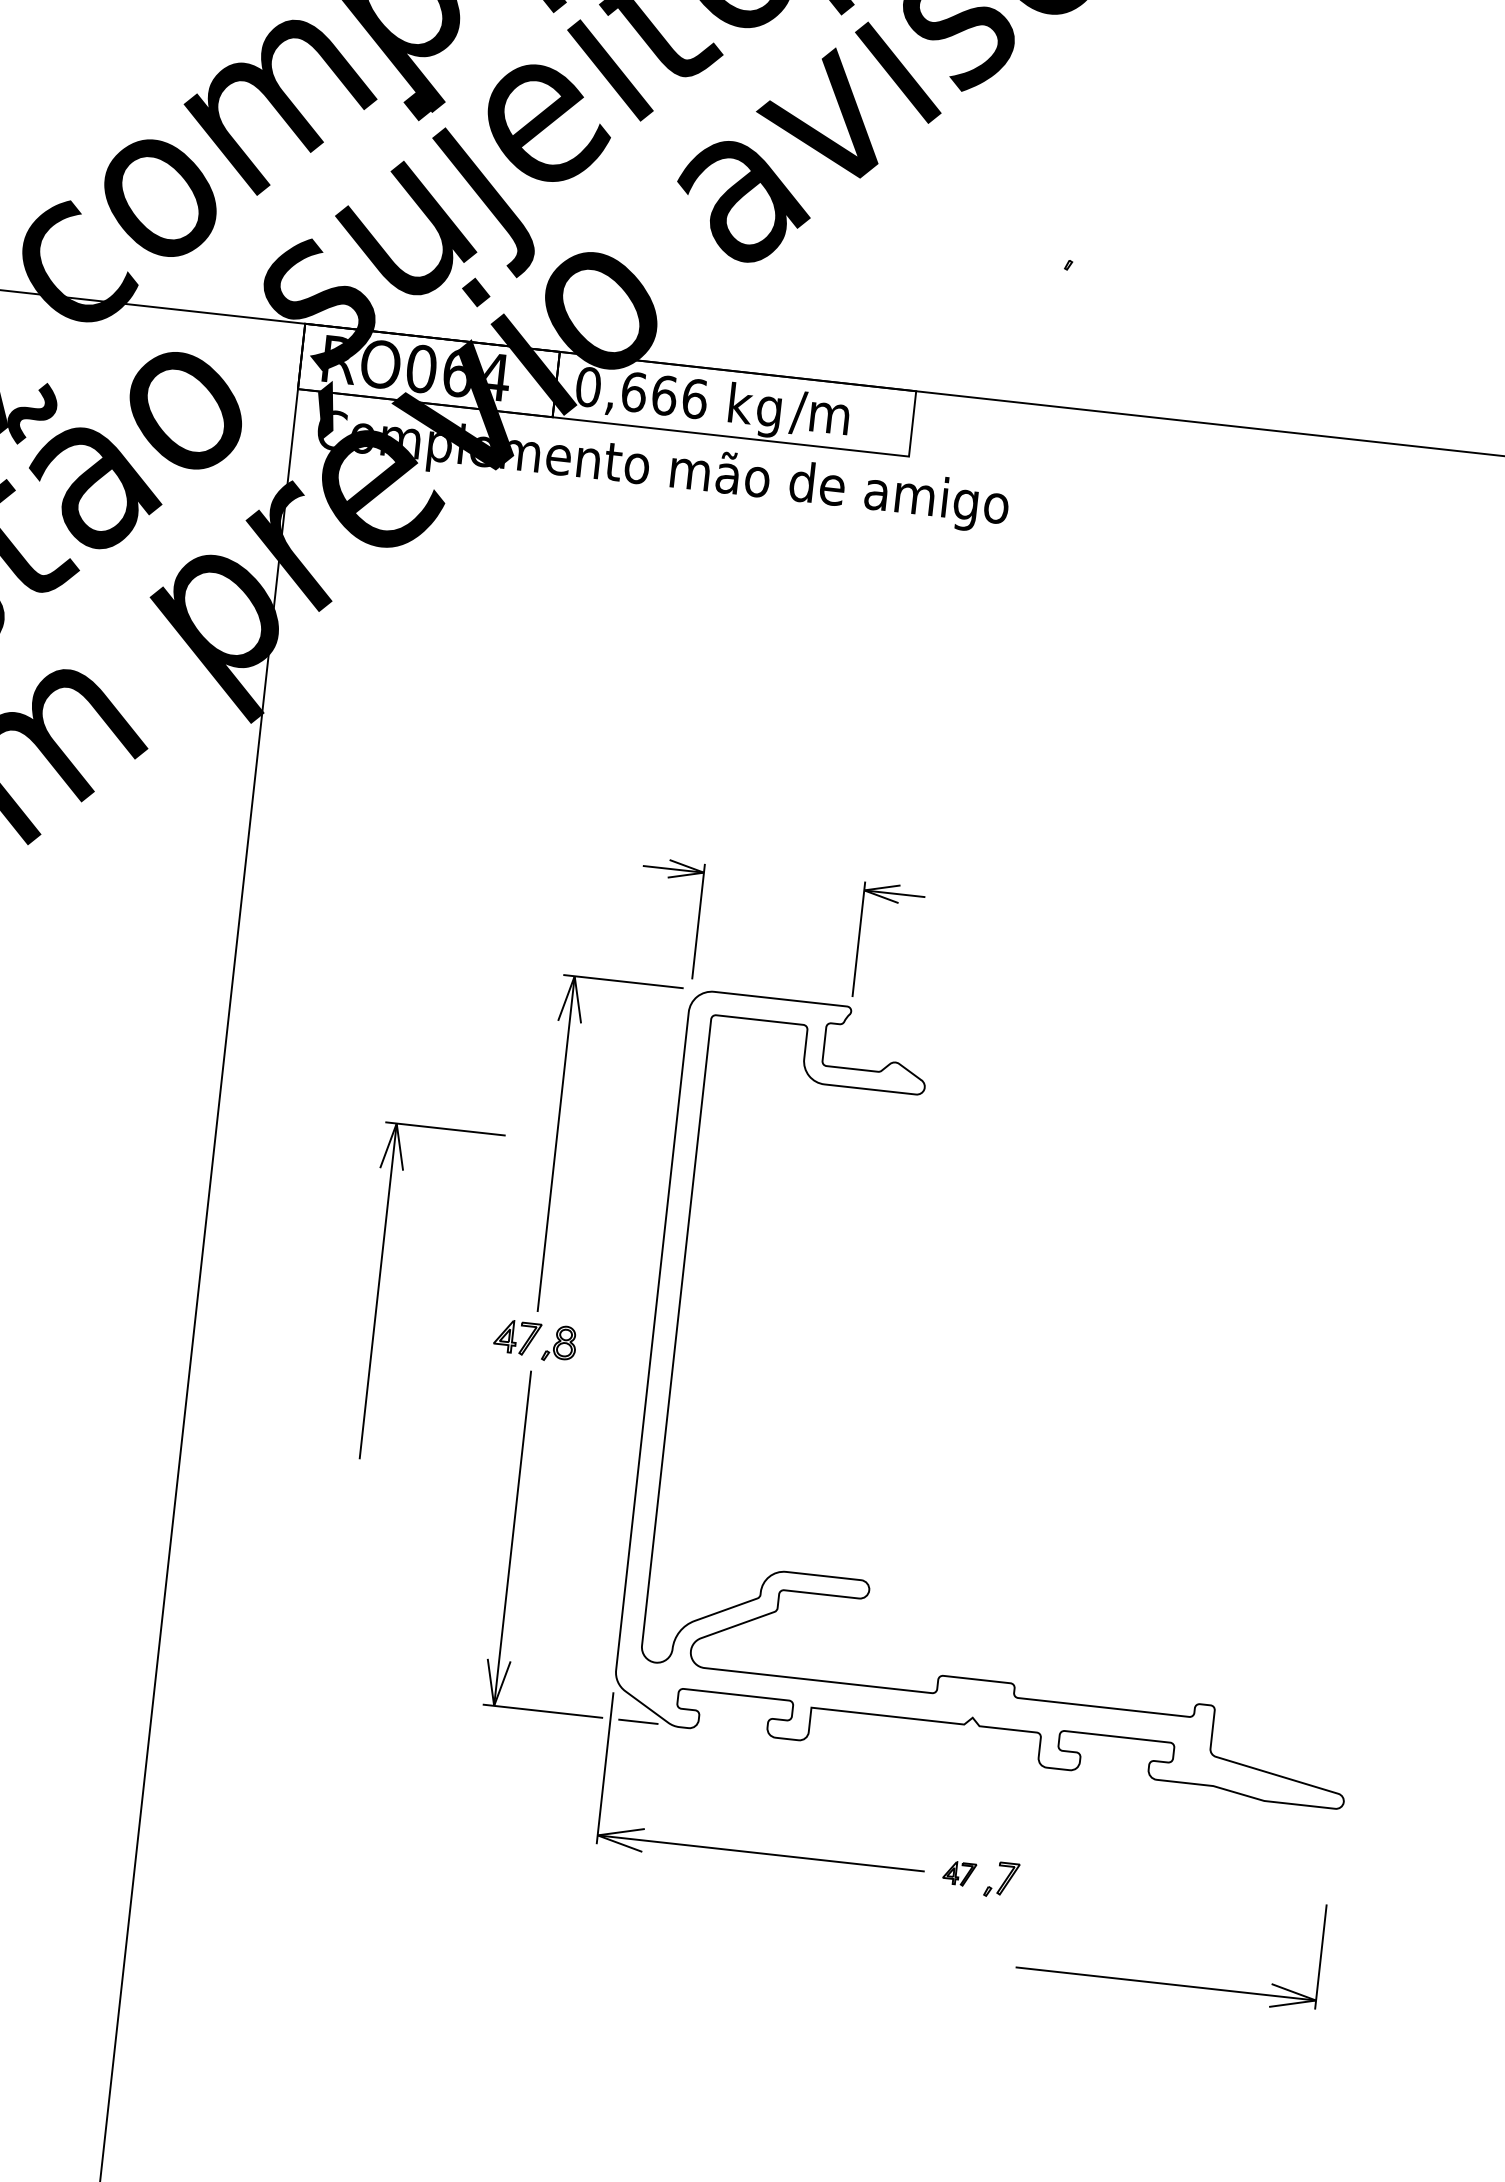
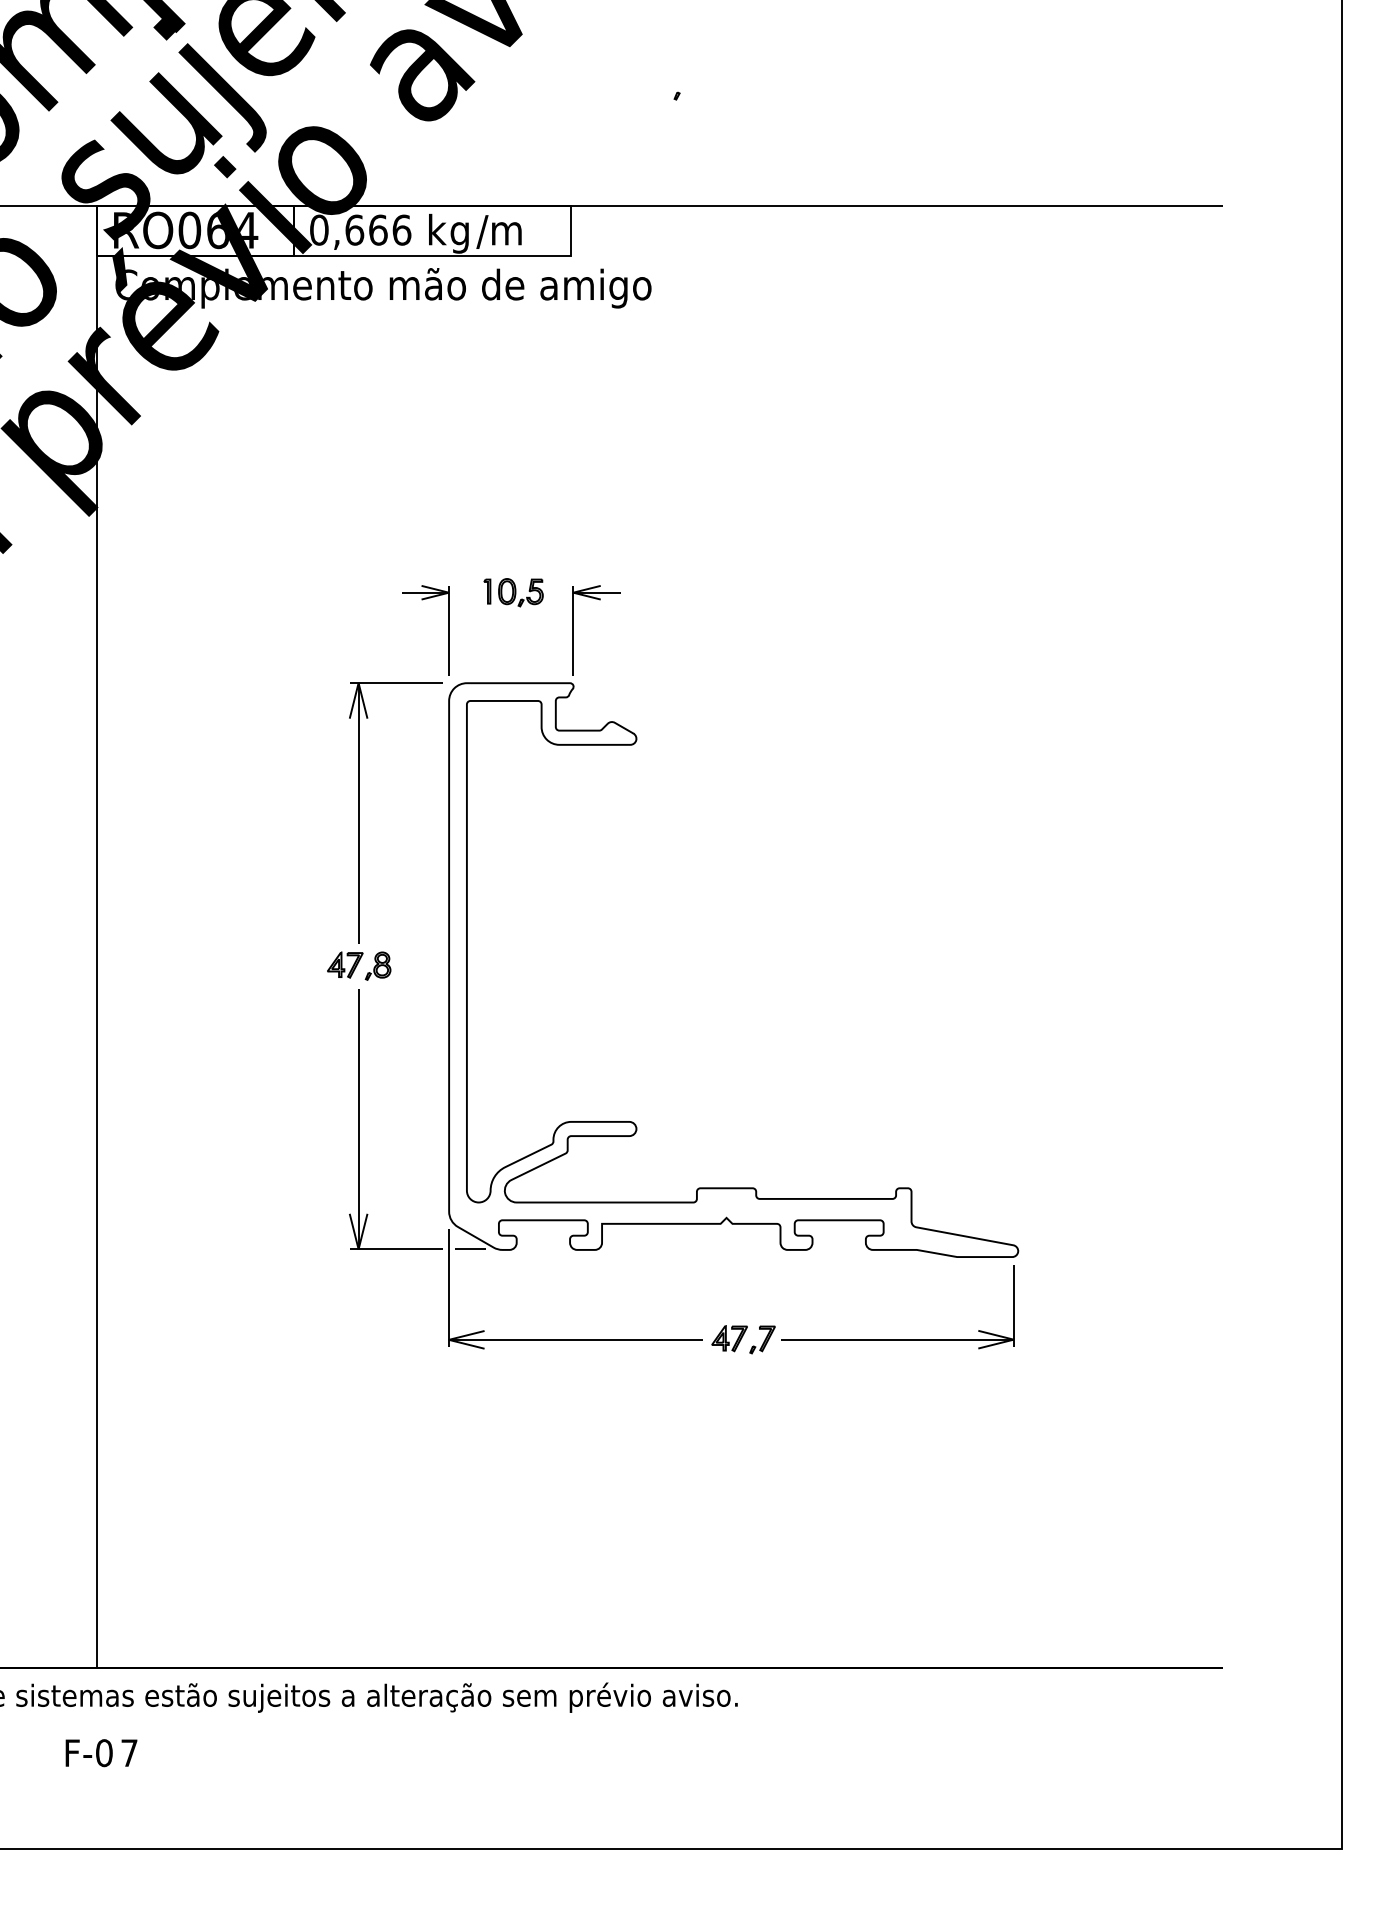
part: (787, 881) -> (513, 592), added
part: (379, 1290) -> (235, 940), removed
part: (959, 1873) -> (729, 1338), size x1.43
part: (1166, 1983) -> (897, 1339), moved

